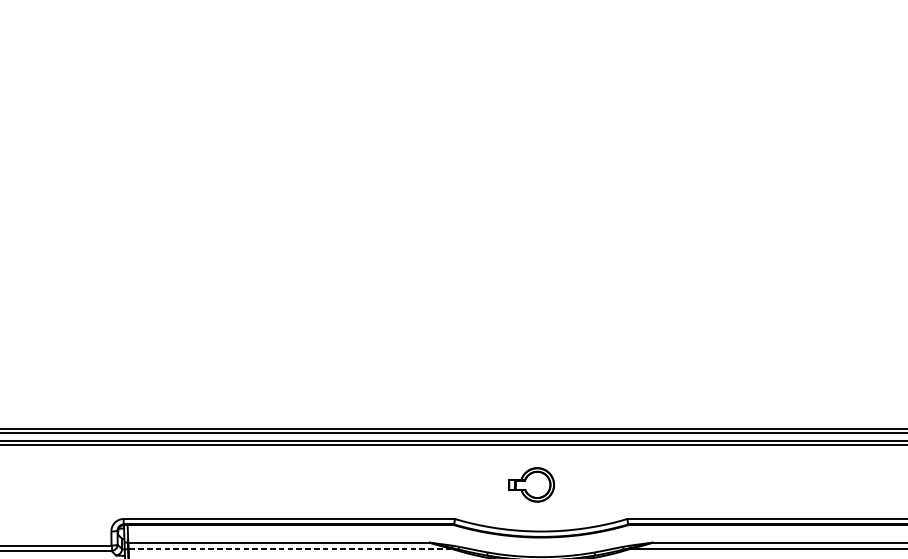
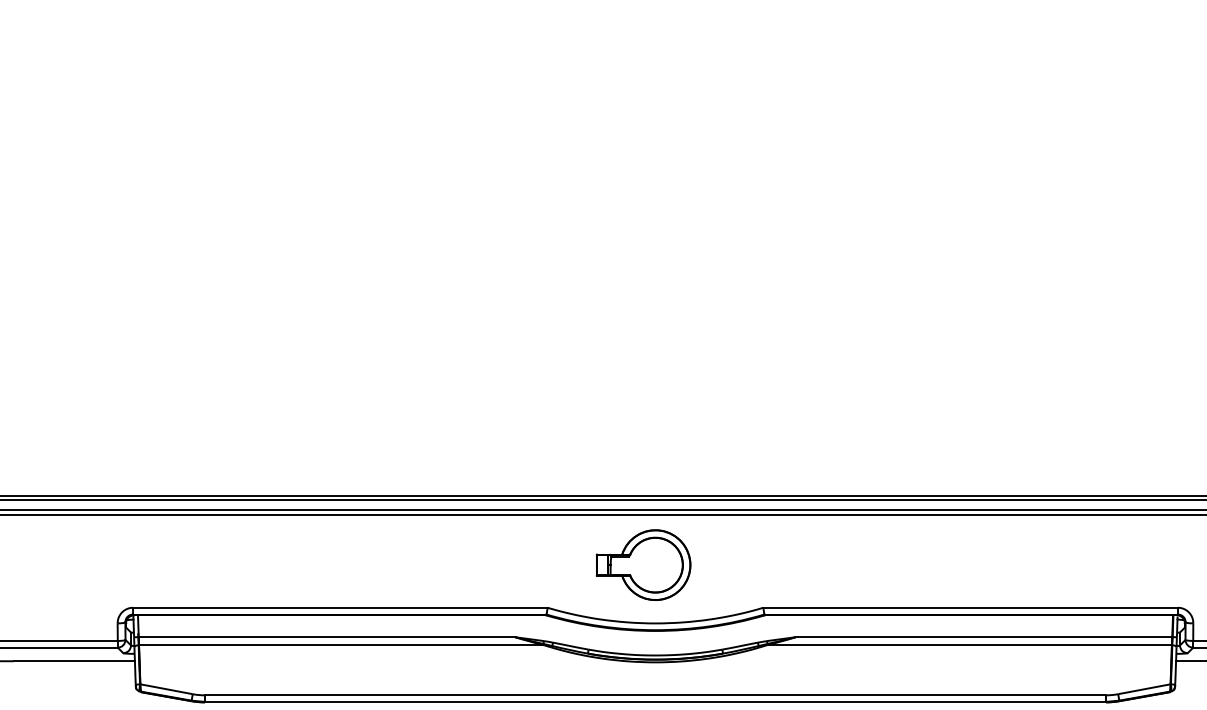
part: (531, 484) -> (643, 564), size x1.67
line: (289, 548) -> (340, 644), dashed -> solid

